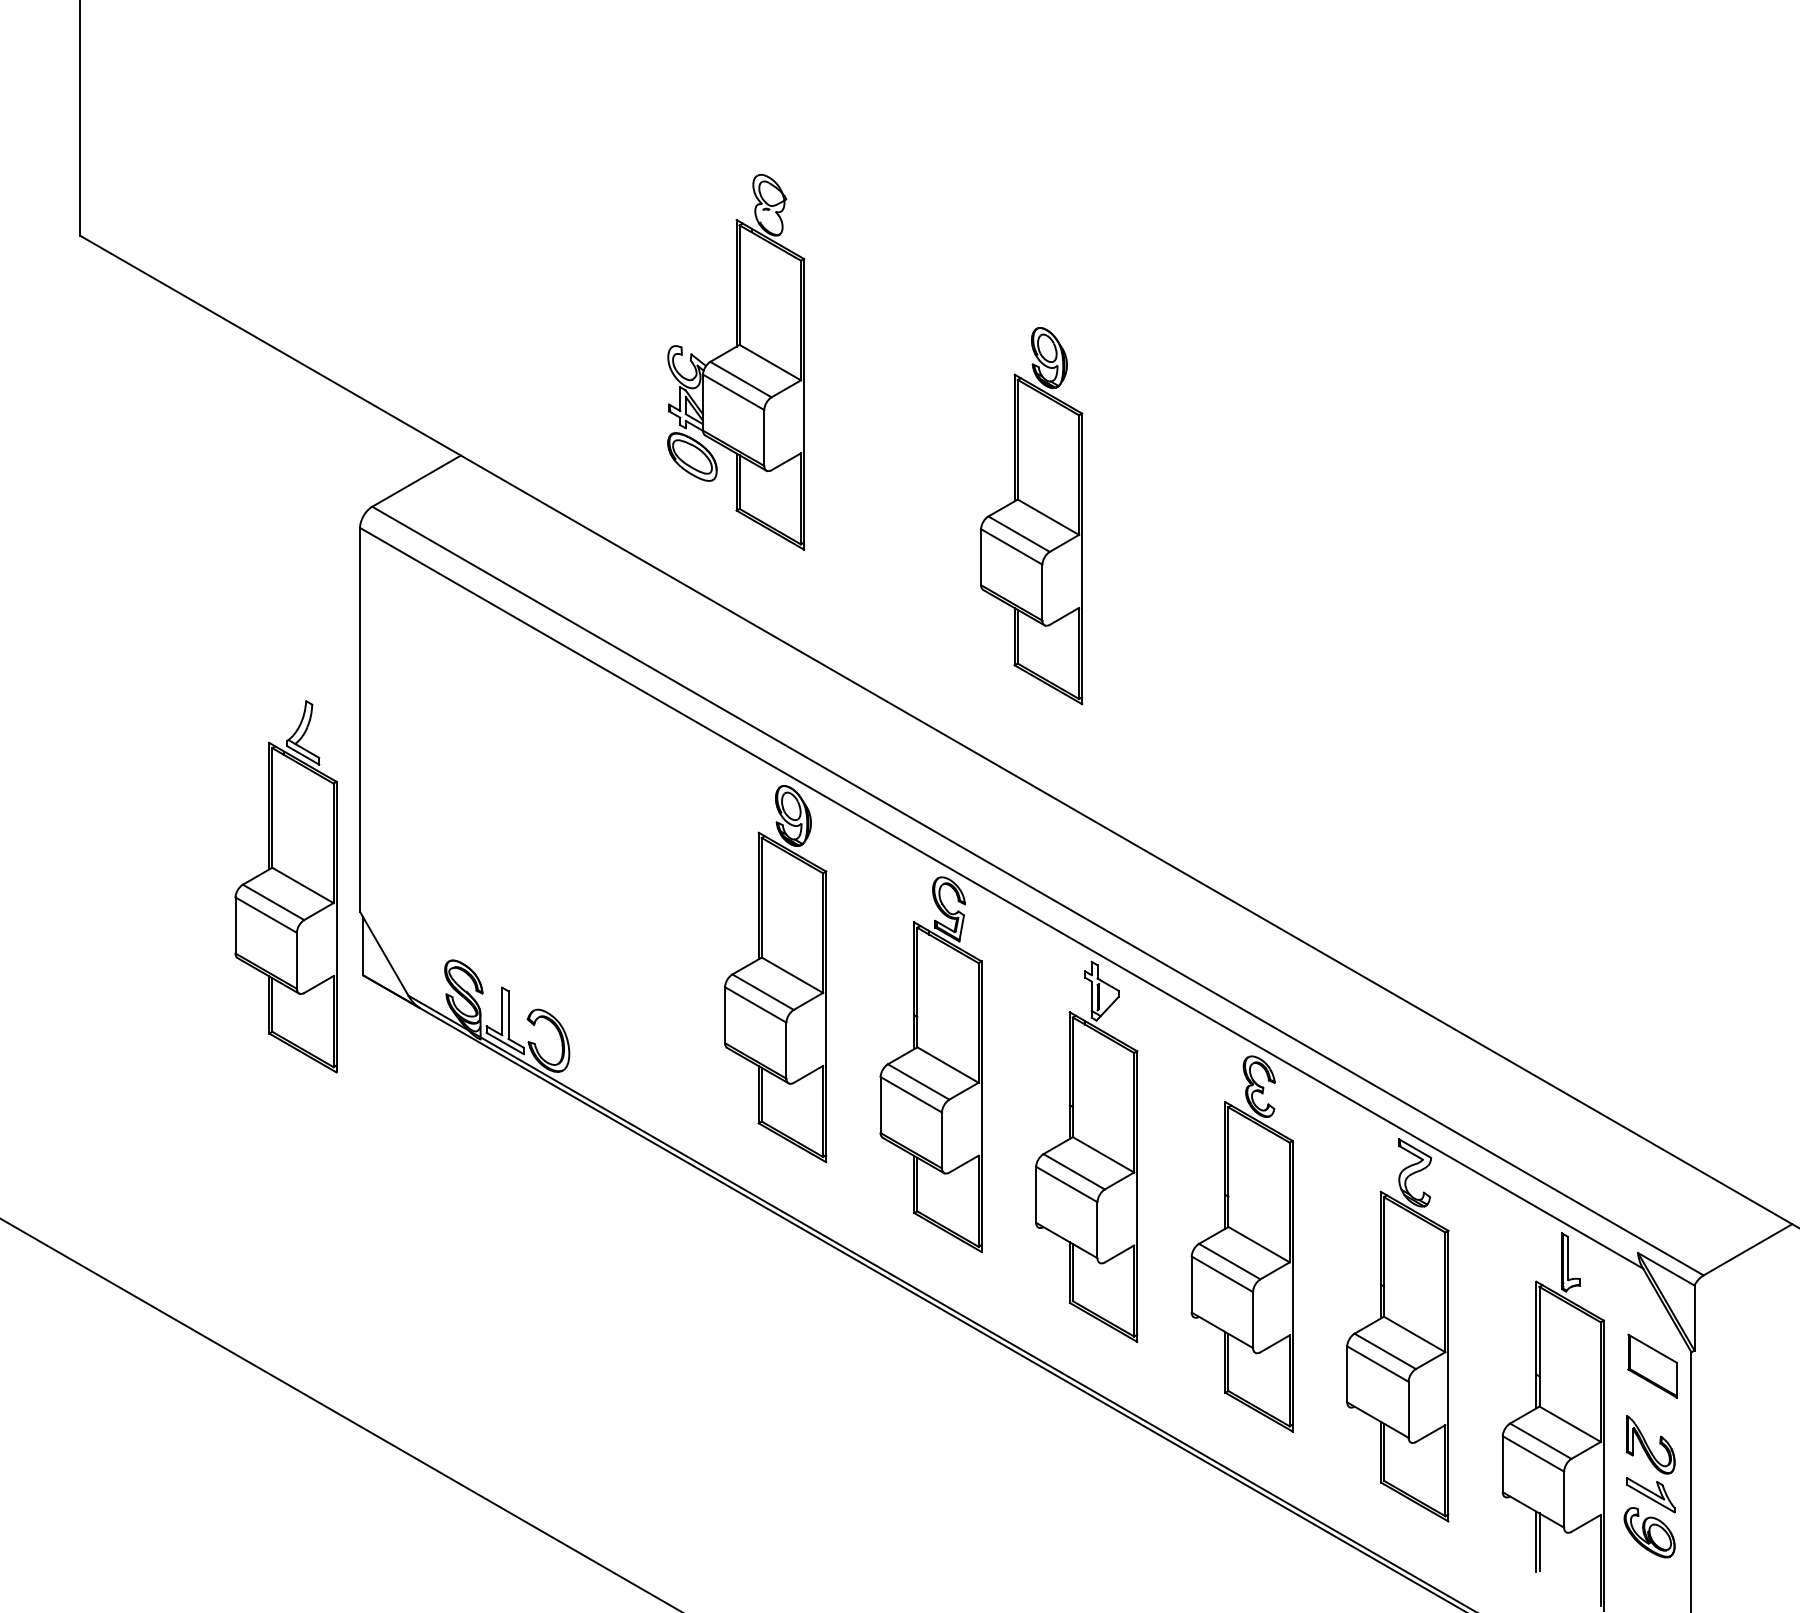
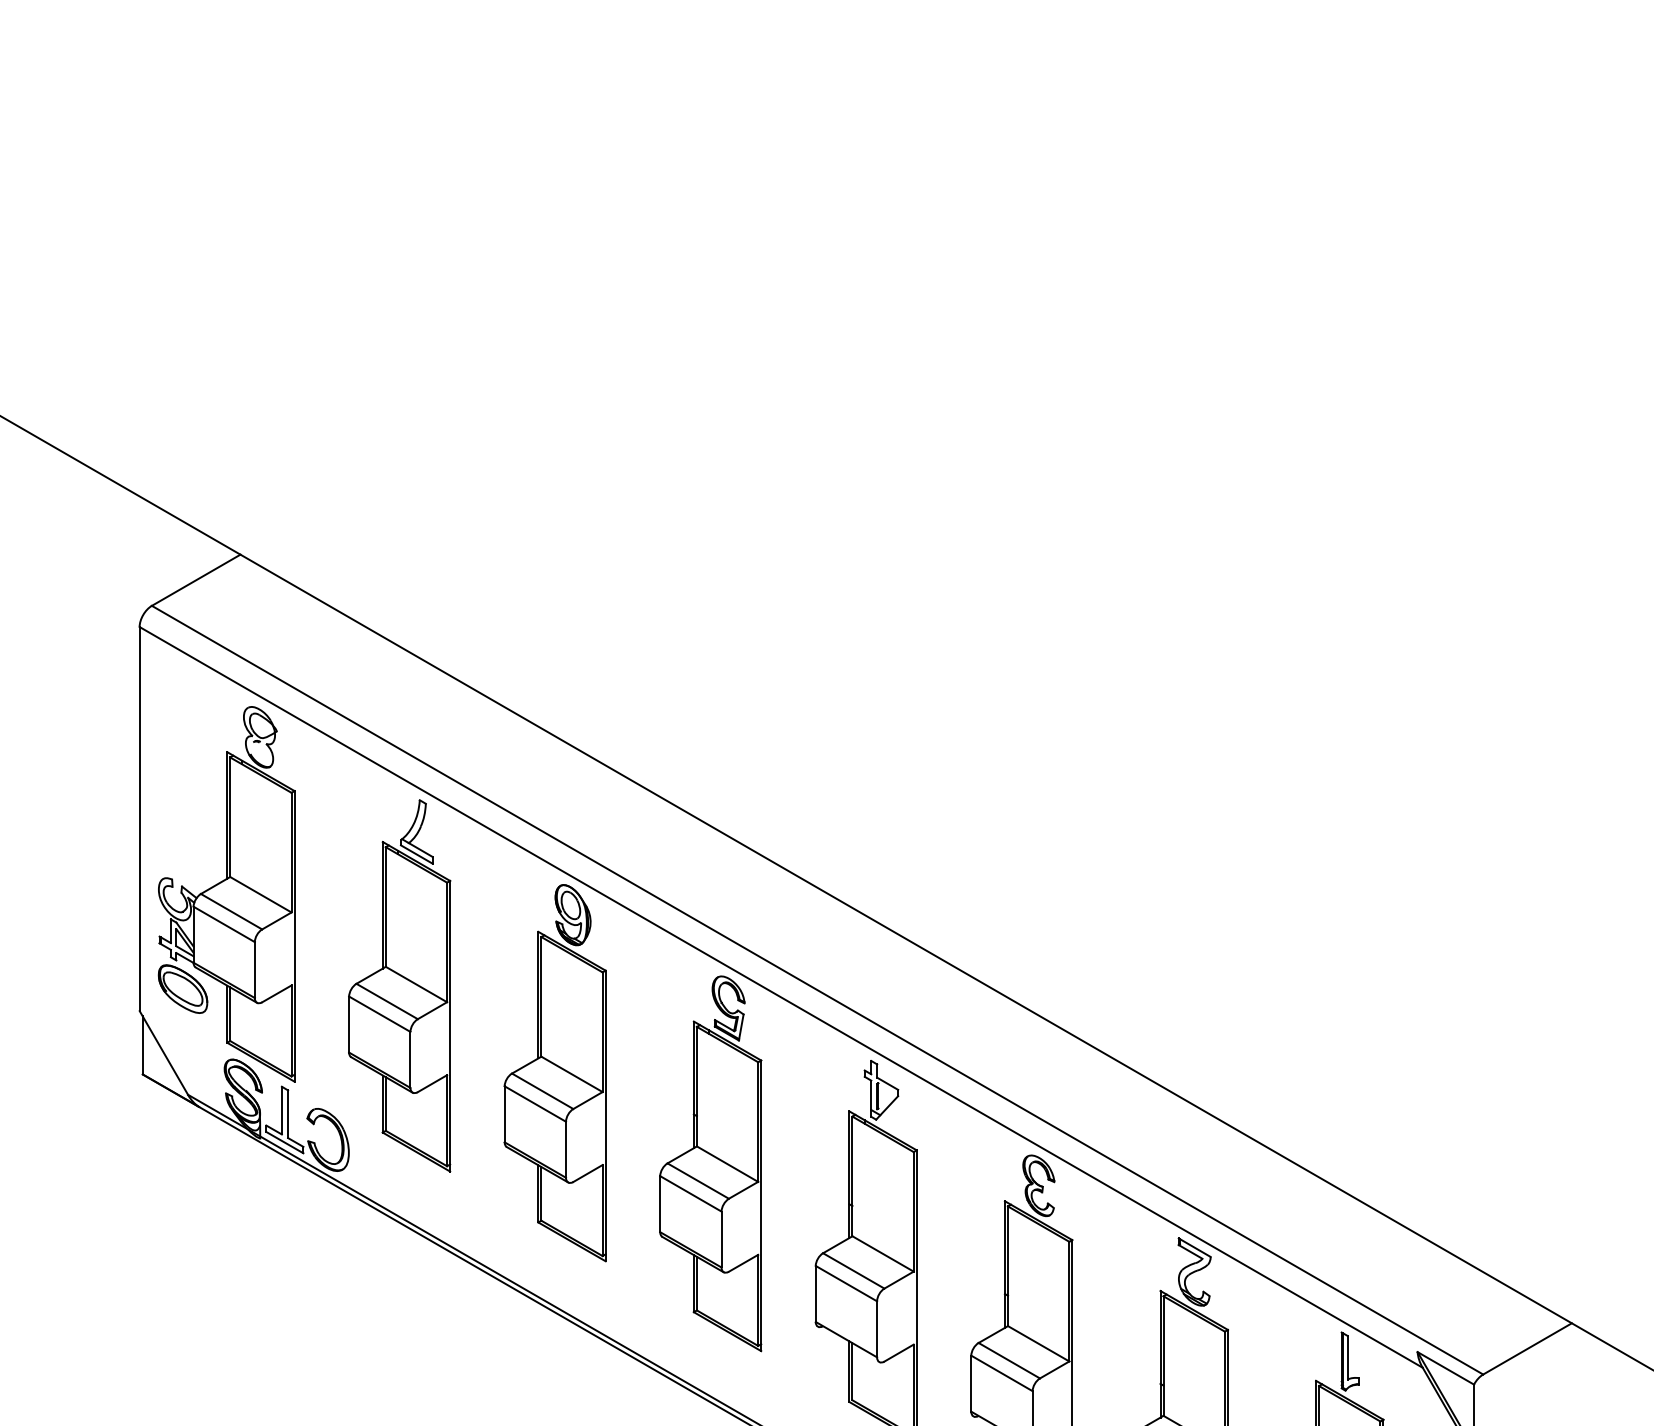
part: (736, 361) -> (227, 893), moved
part: (1031, 516) -> (811, 615), removed
part: (285, 886) -> (399, 985), moved

